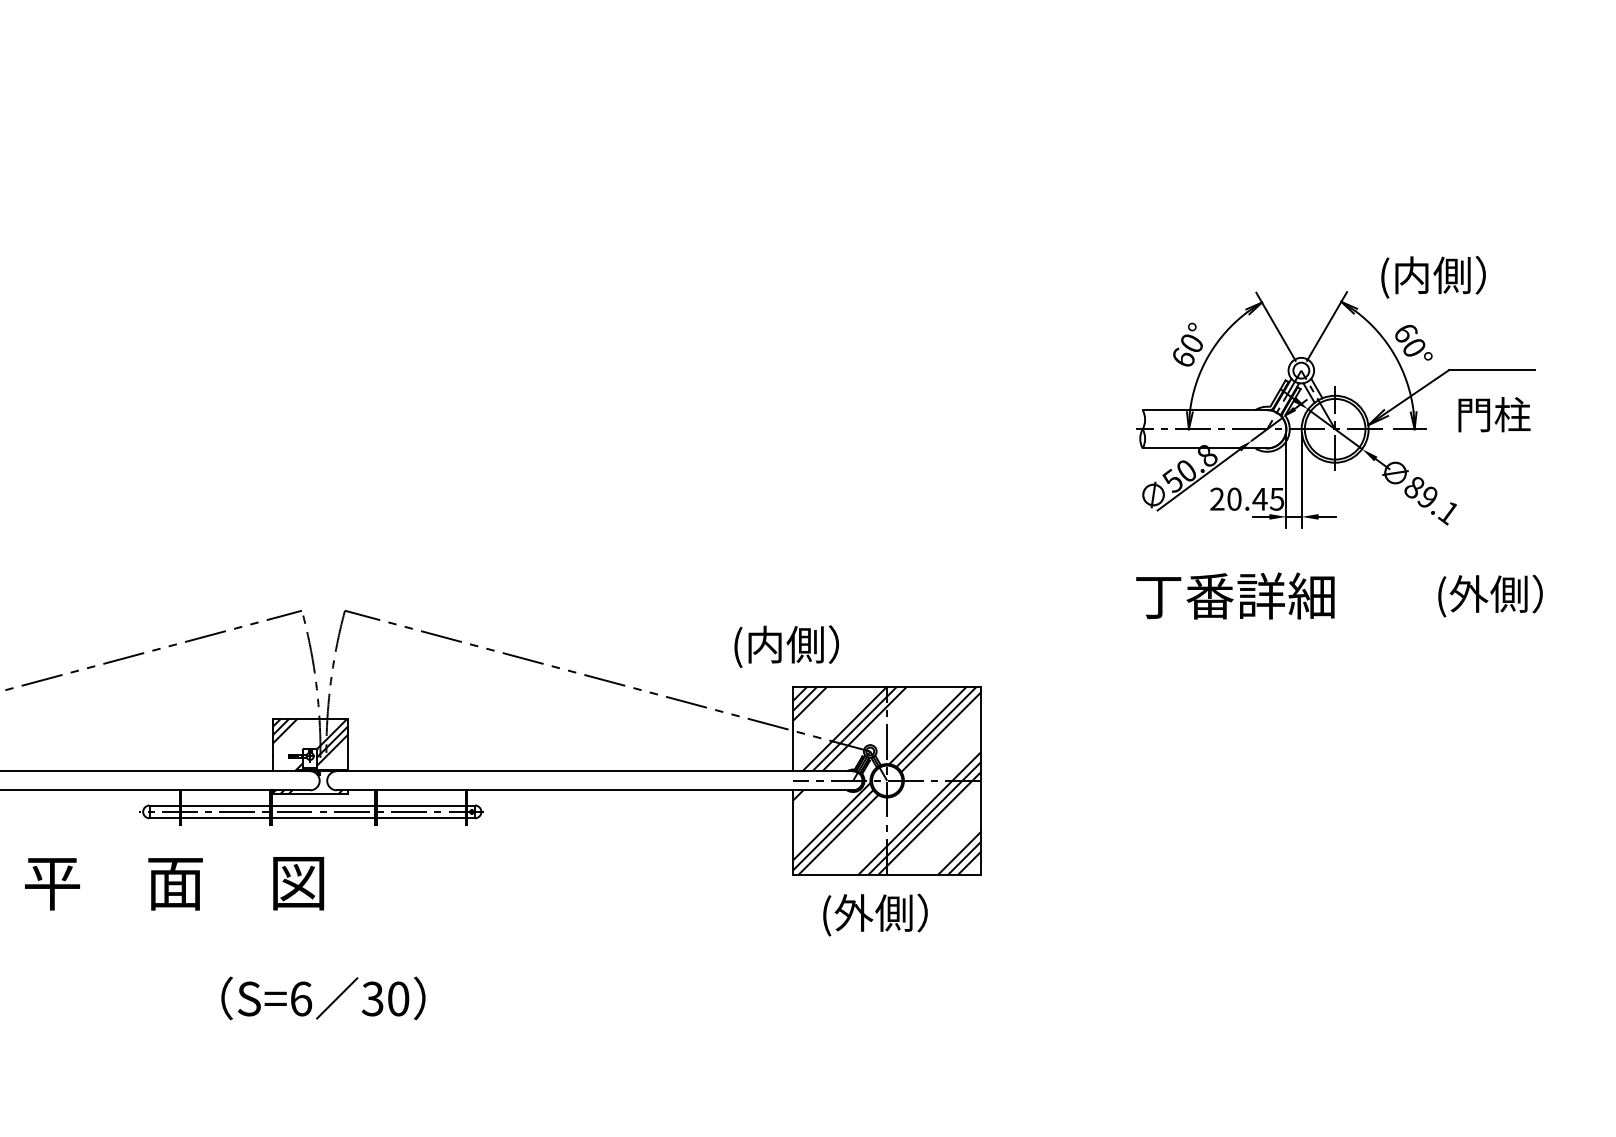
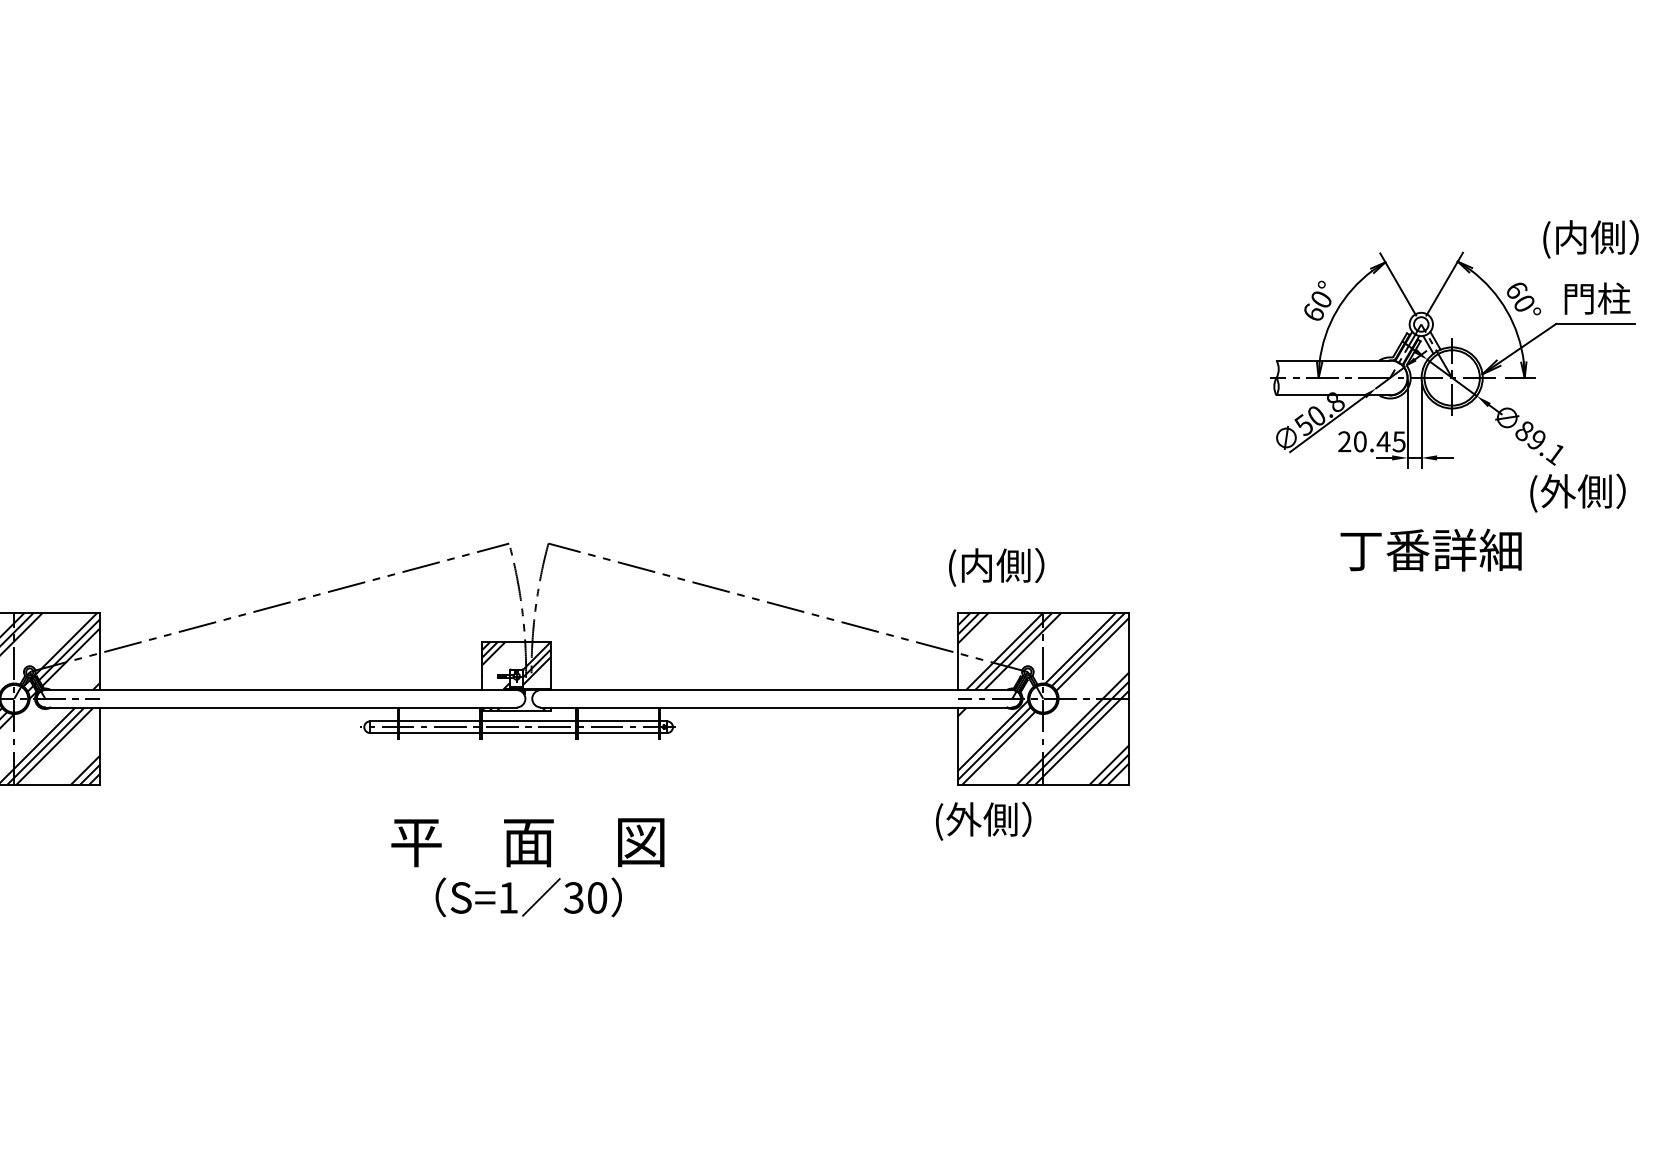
text: (1433, 276) -> (1590, 238), moved
text: (1494, 414) -> (1597, 298), moved
text: (1234, 595) -> (1430, 549), moved
text: (1490, 595) -> (1577, 492), moved
text: (786, 646) -> (996, 567), moved
text: (174, 883) -> (527, 842), moved
text: (875, 914) -> (983, 820), moved
text: (301, 998) -> (508, 897), S=6 -> S=1

